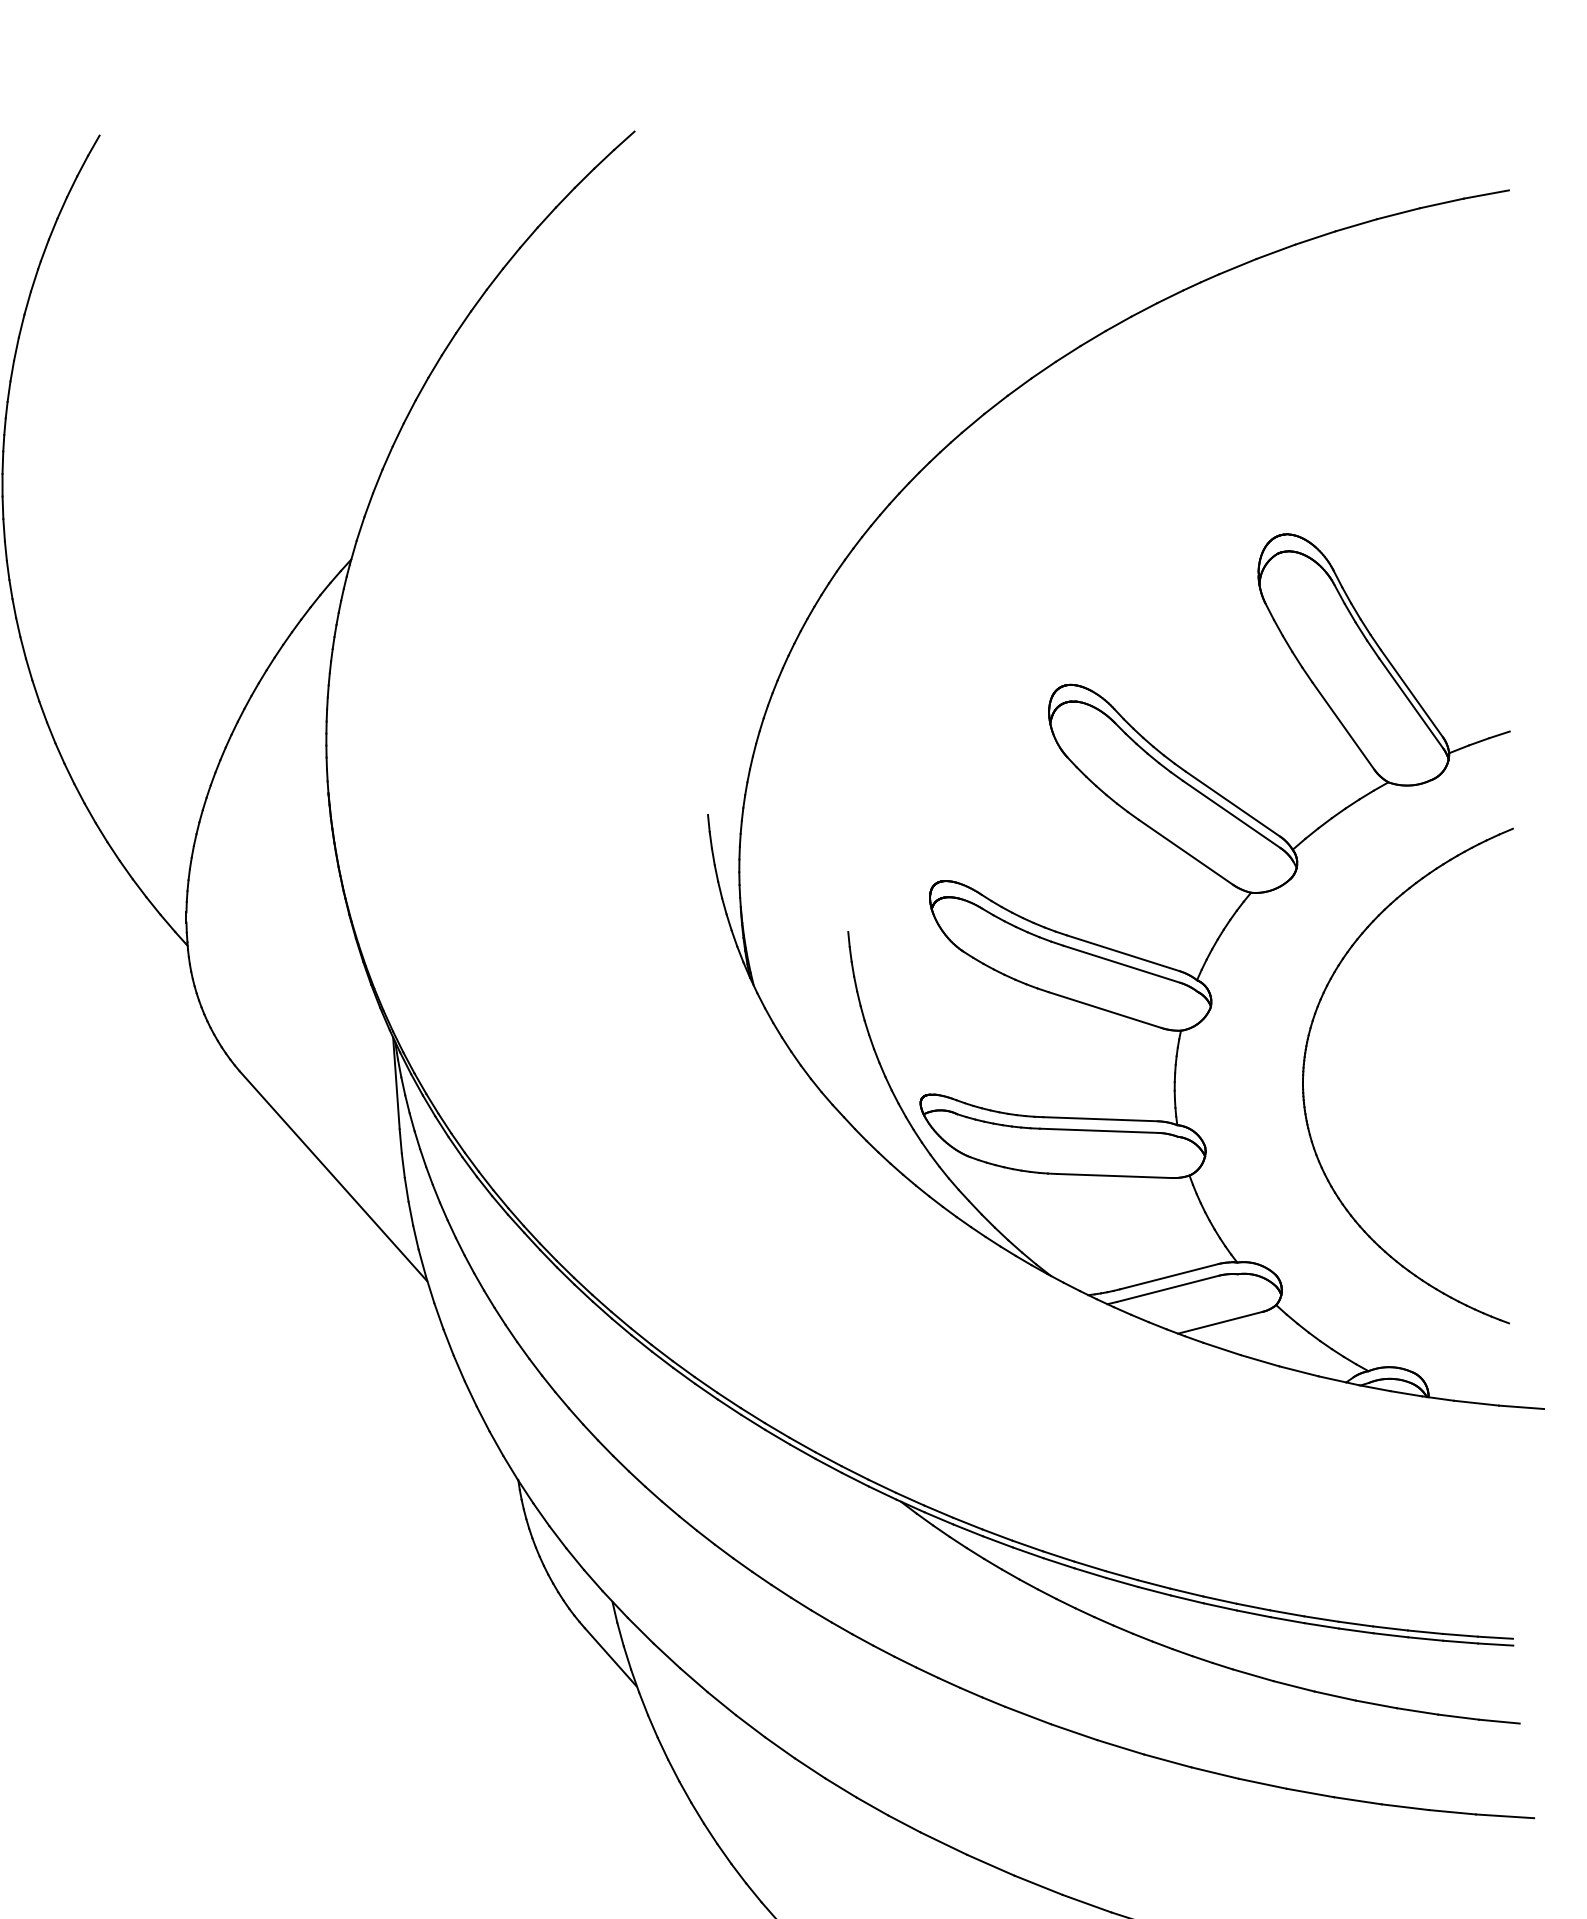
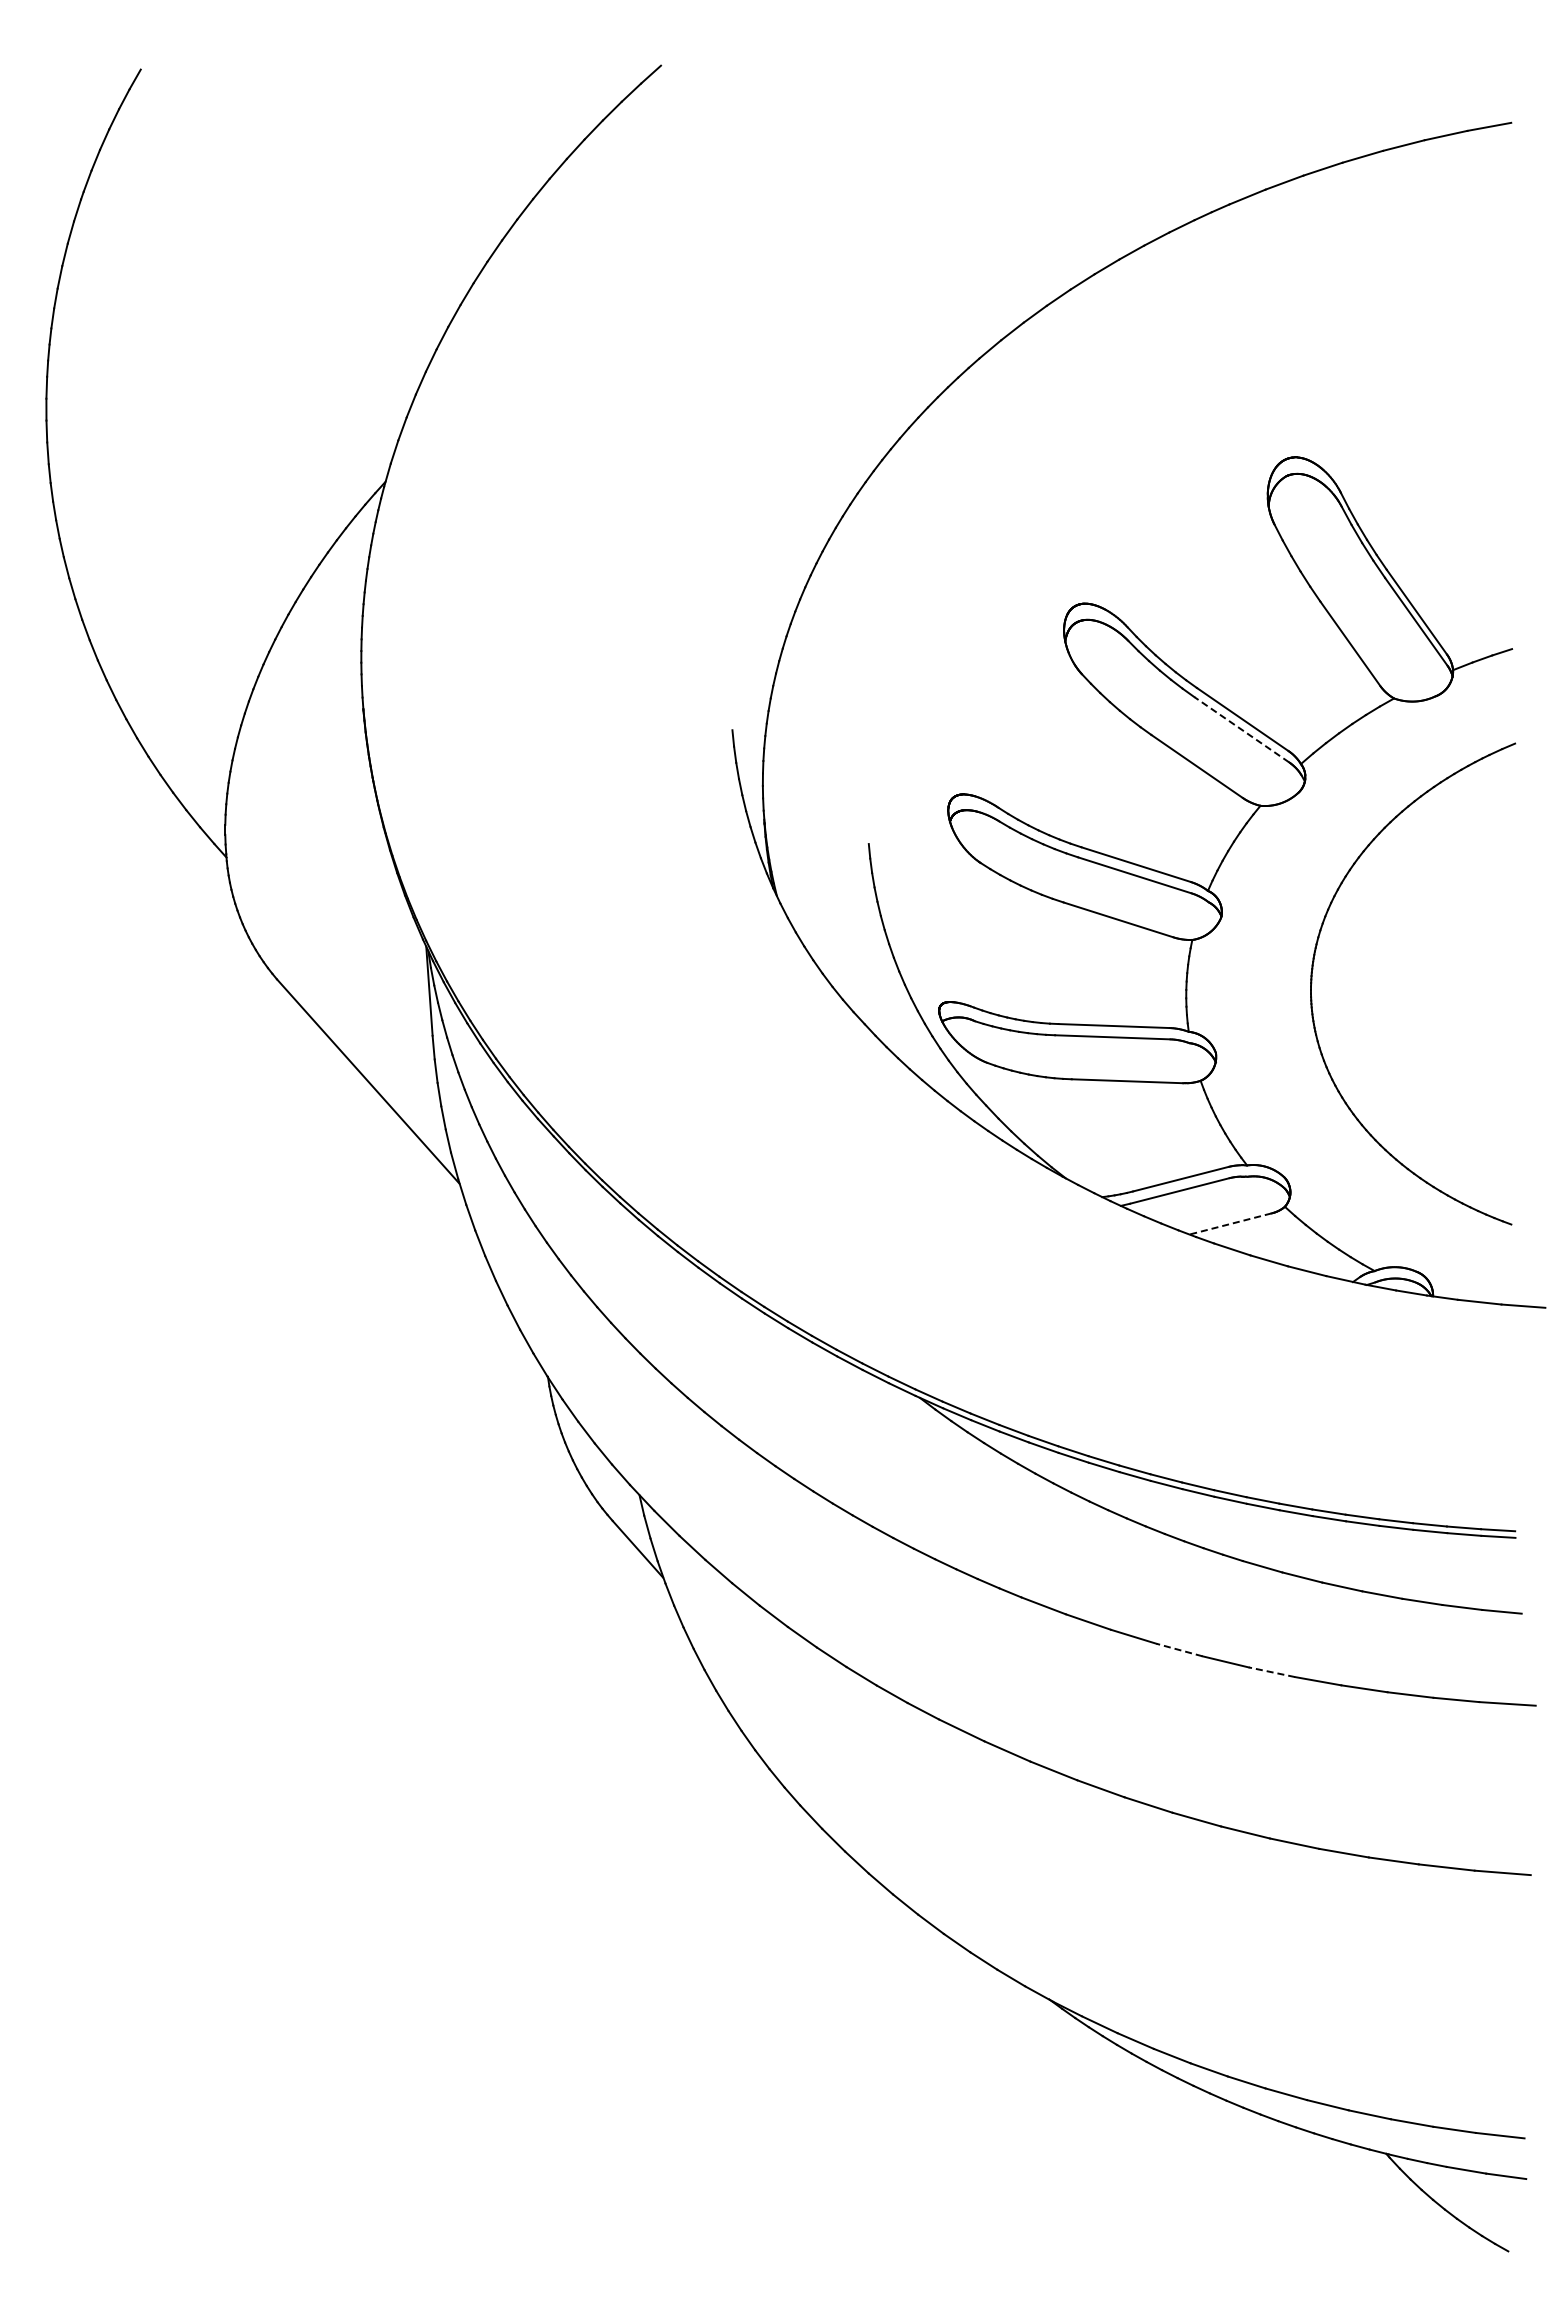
line: (1231, 814) -> (1241, 729), solid -> dashed
line: (1220, 1323) -> (1230, 1224), solid -> dashed
line: (1167, 1761) -> (1179, 1650), solid -> dashed
line: (1262, 1784) -> (1271, 1672), solid -> dashed

